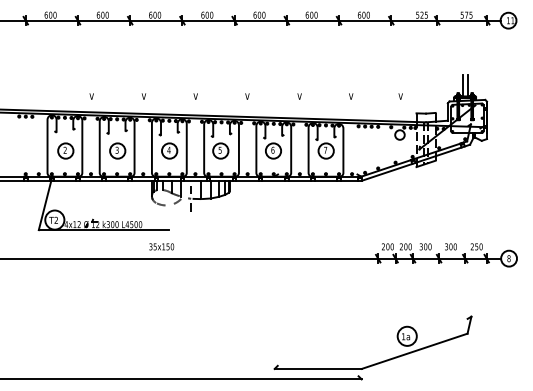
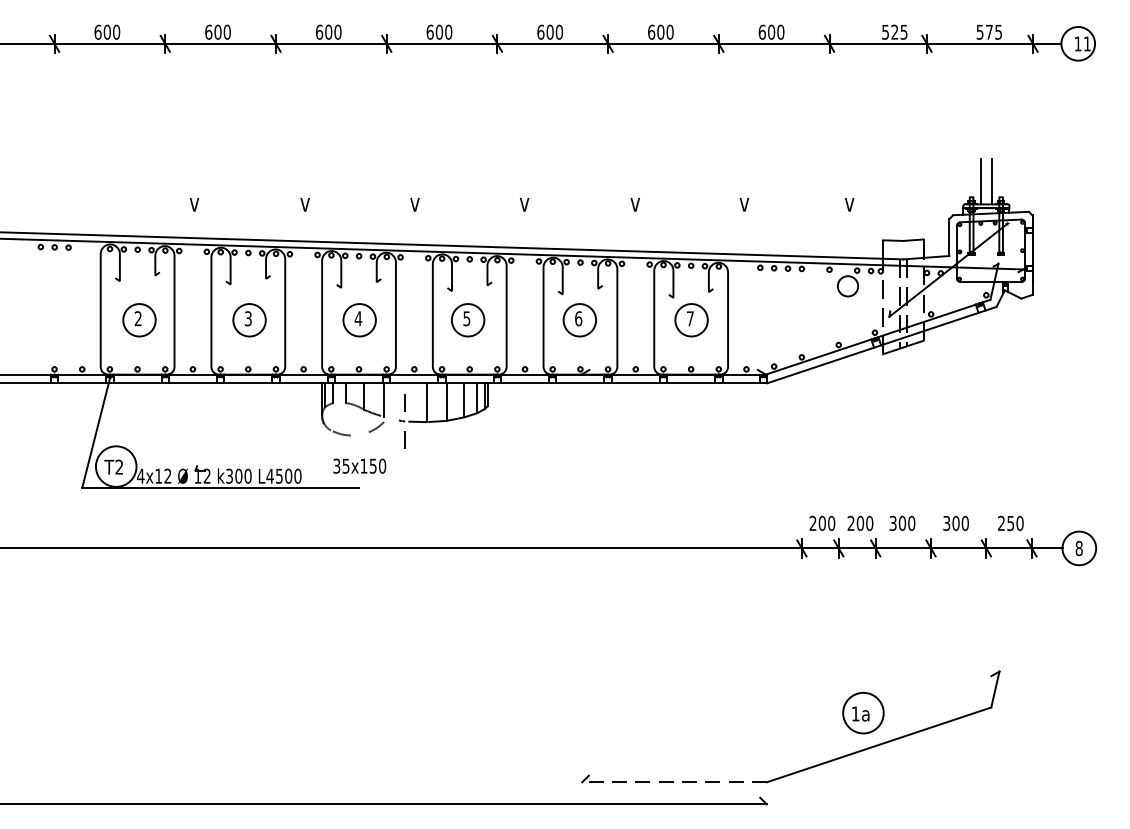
text: (161, 246) -> (359, 465), moved
line: (318, 368) -> (675, 781), solid -> dashed

